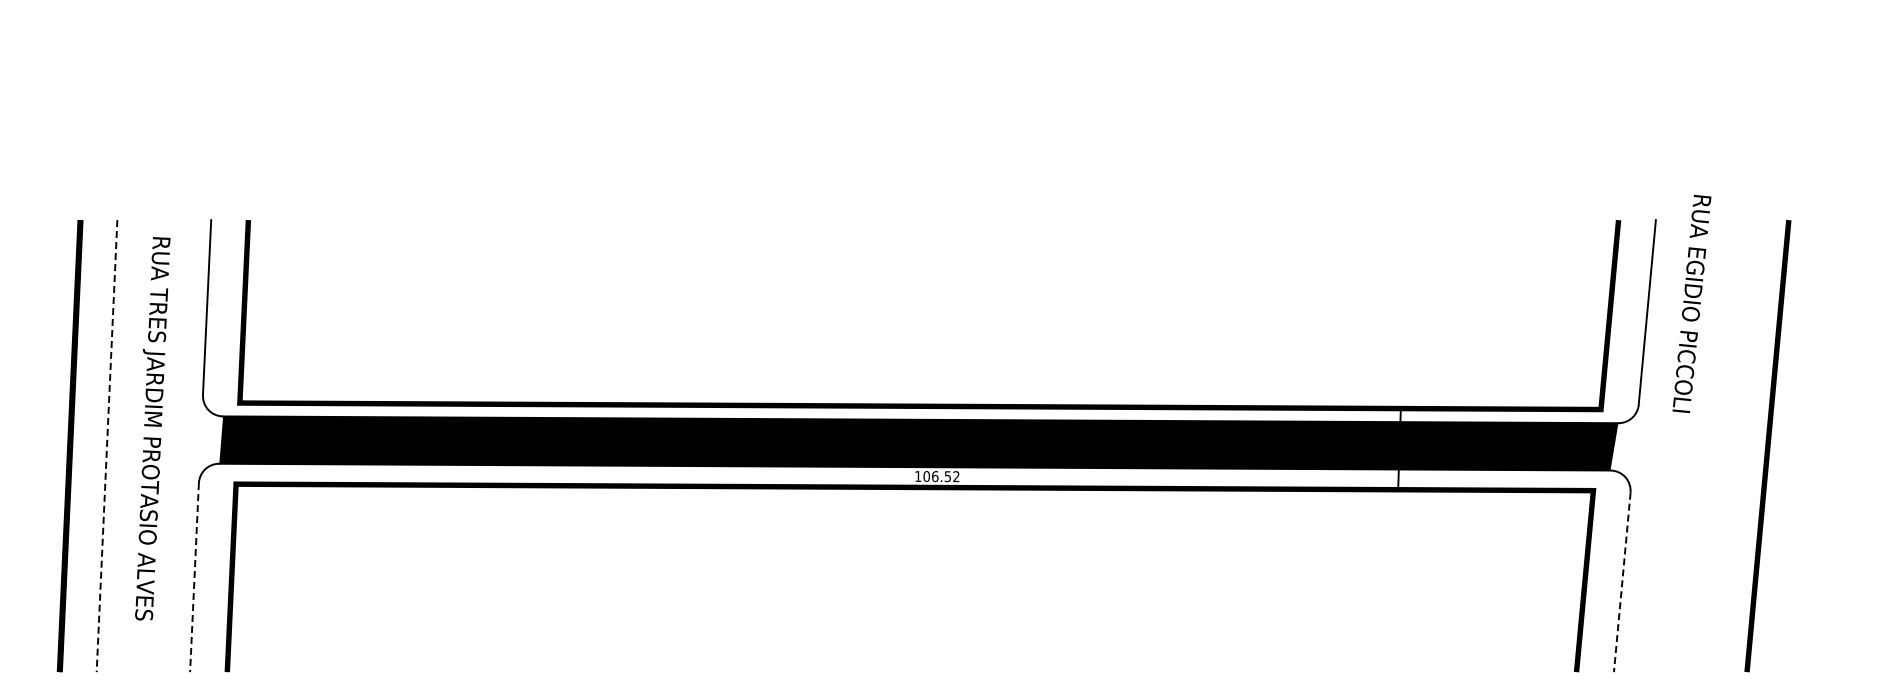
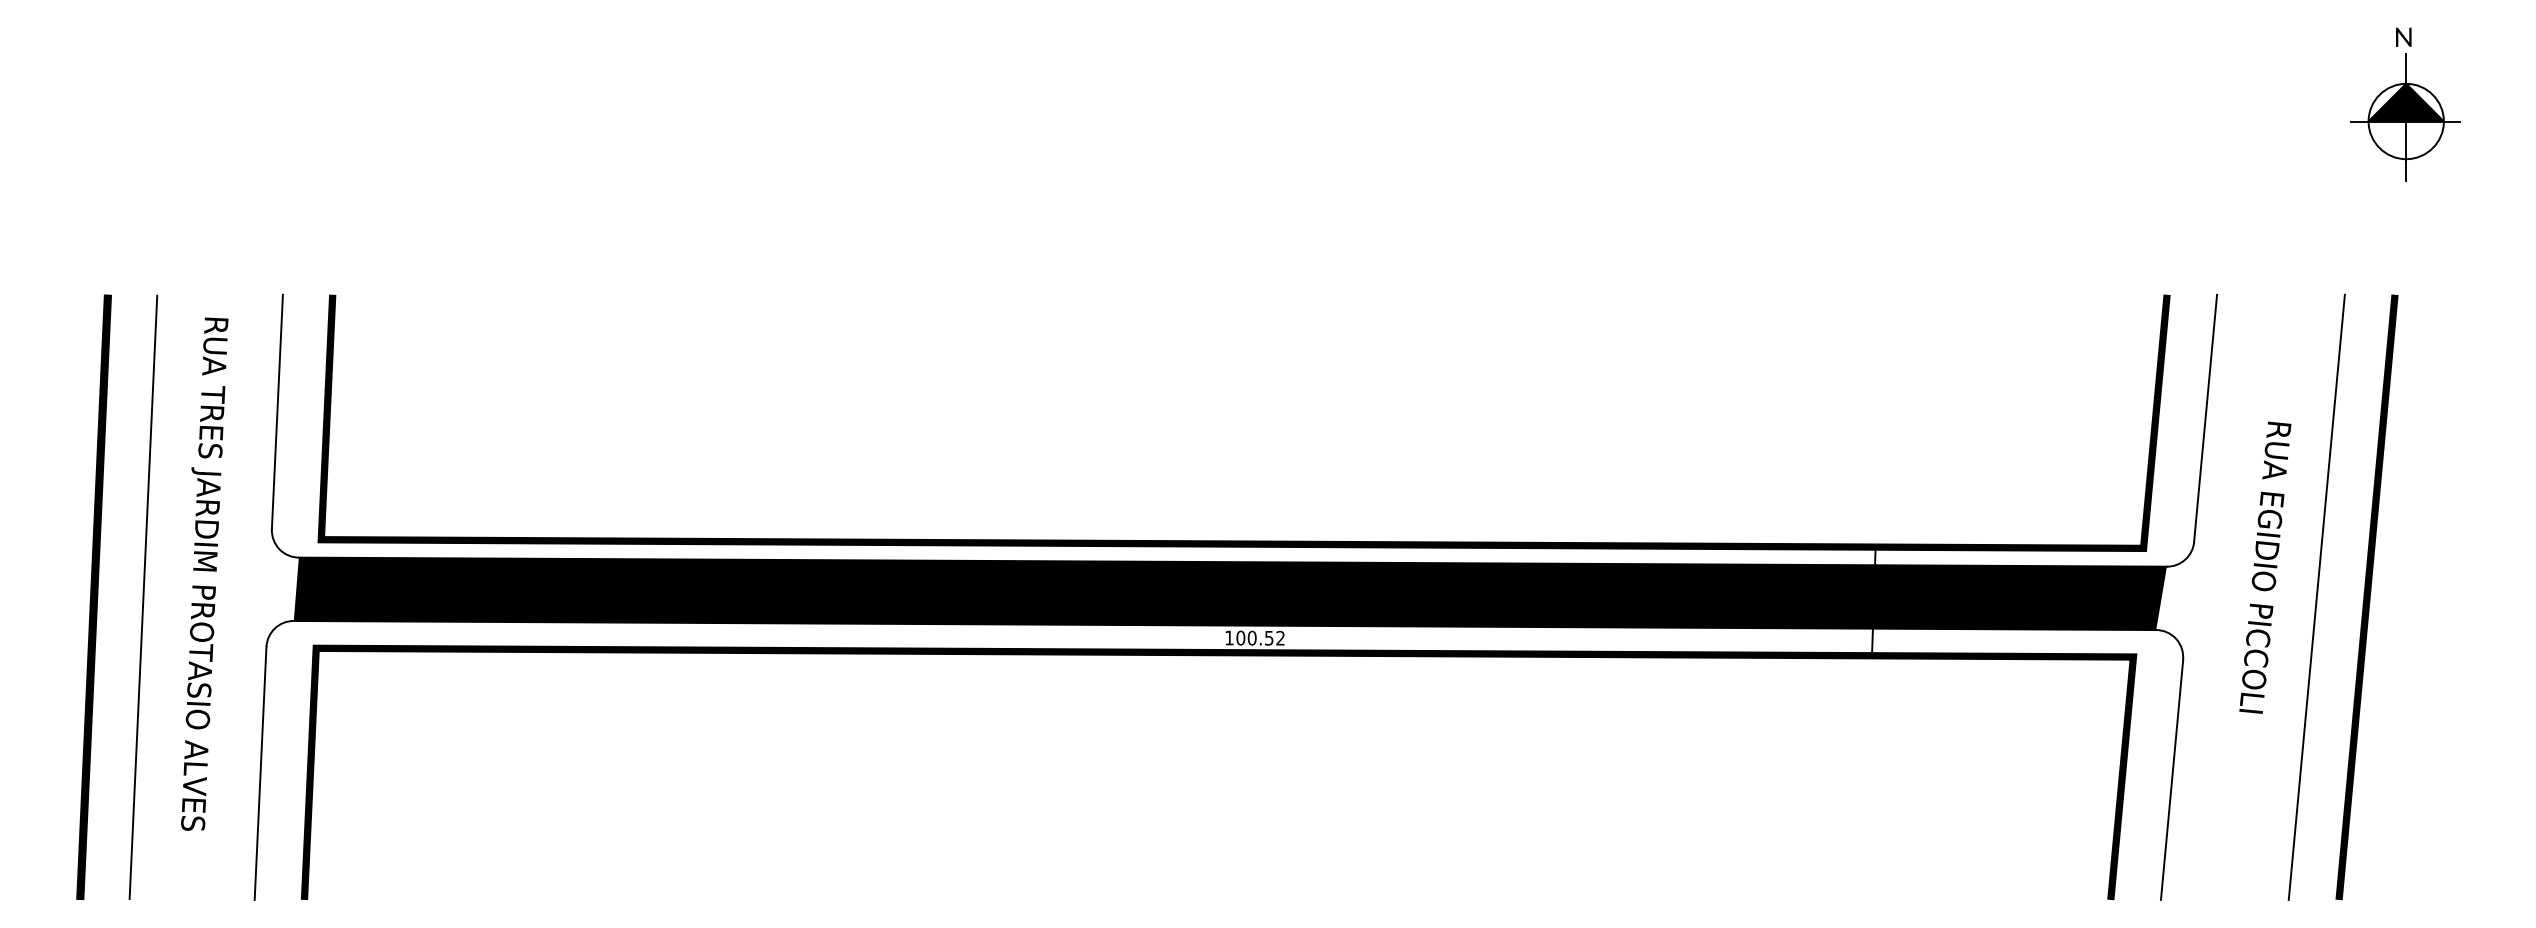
part: (1796, 77) -> (2405, 103), added
text: (1691, 304) -> (2264, 568), moved
line: (107, 446) -> (144, 597), dashed -> solid
line: (1730, 446) -> (2316, 597), added
text: (935, 476) -> (1252, 638), 106.52 -> 100.52
line: (194, 577) -> (260, 773), dashed -> solid
line: (1622, 582) -> (2172, 779), dashed -> solid

